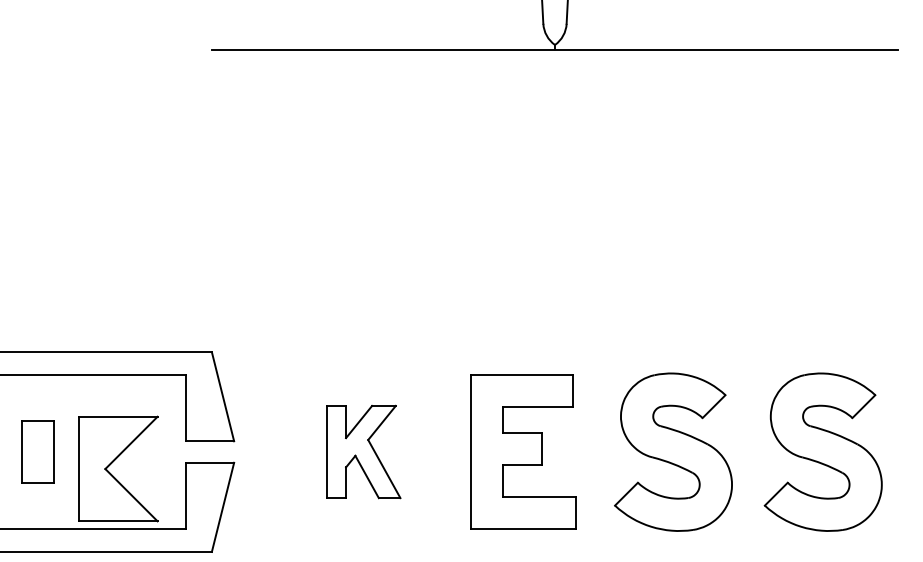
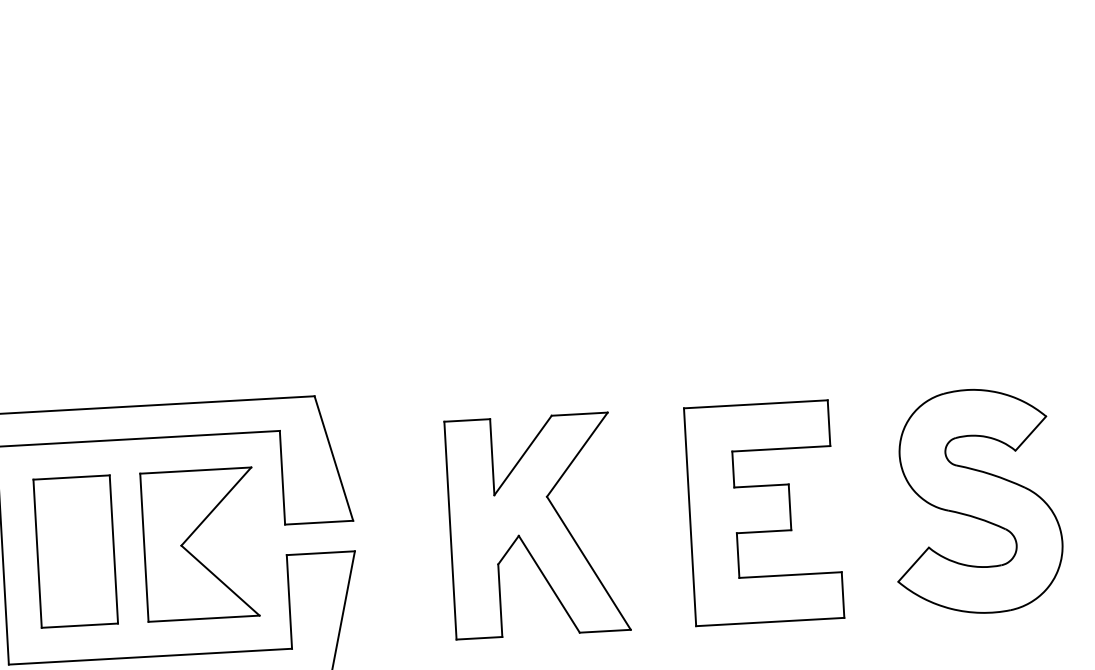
part: (37, 451) -> (75, 550), size x1.67
part: (363, 451) -> (537, 525), size x1.67
part: (113, 462) -> (192, 535), moved

